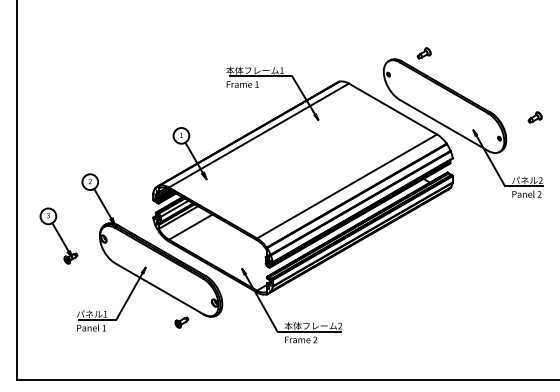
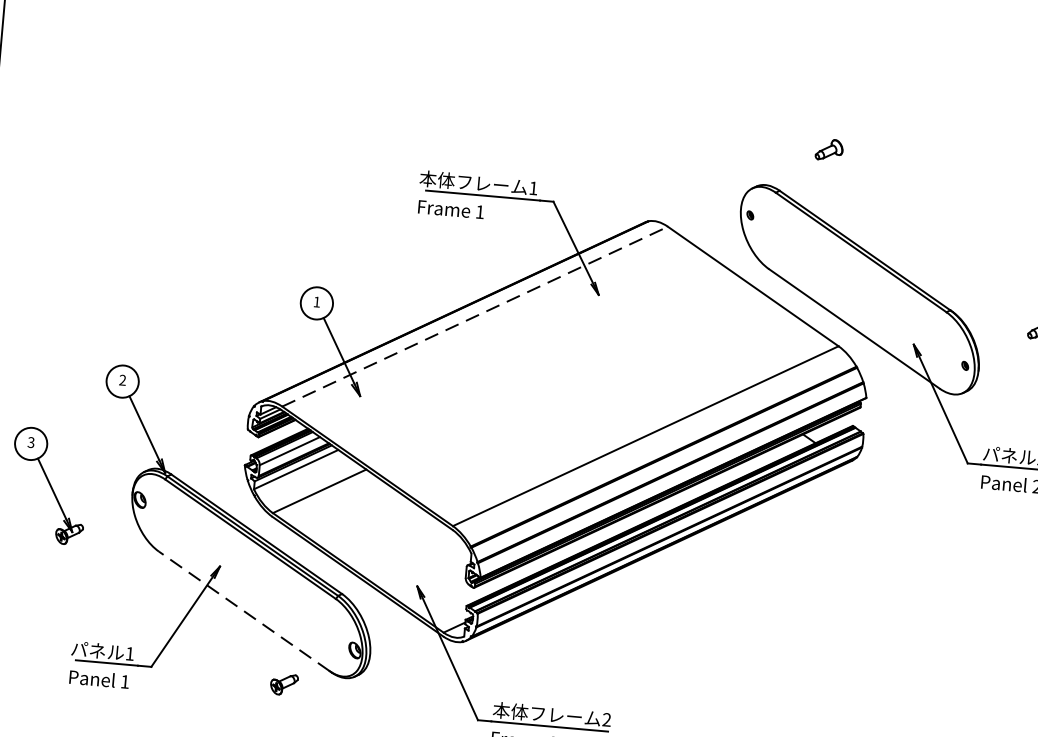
part: (423, 53) -> (827, 150), moved
line: (258, 135) -> (474, 316), solid -> dashed
line: (159, 288) -> (244, 610), solid -> dashed

